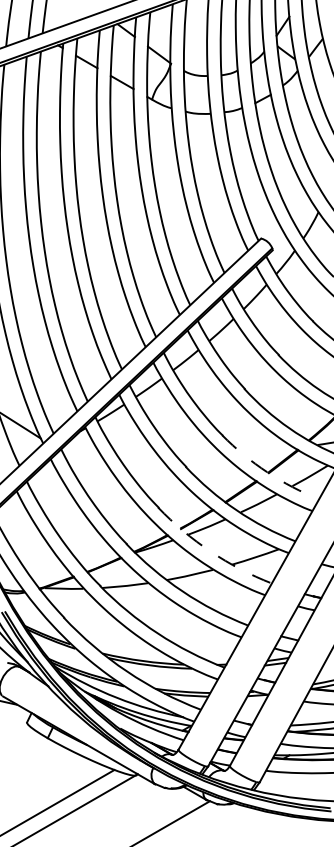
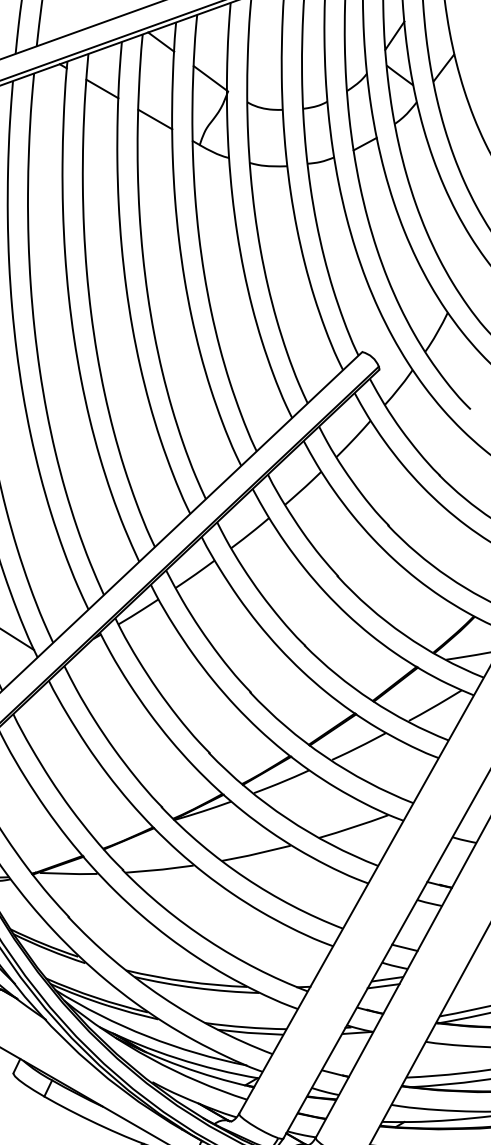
arc: (267, 472) -> (371, 700), dashed -> solid
arc: (210, 551) -> (286, 818), dashed -> solid

